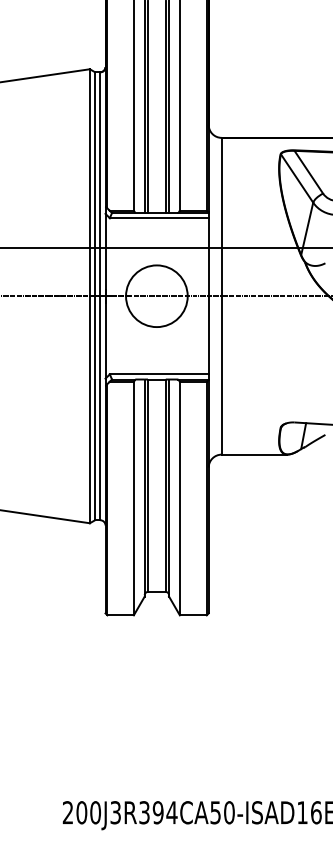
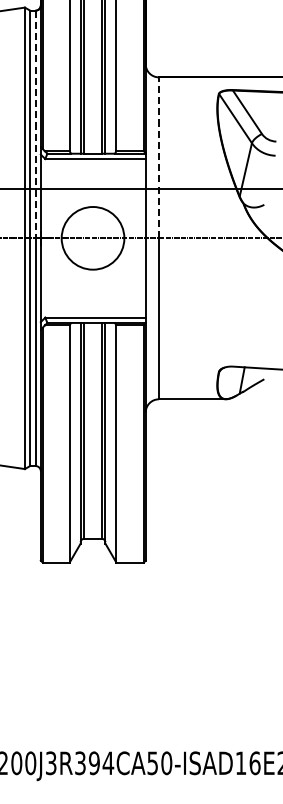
line: (100, 184) -> (35, 124), solid -> dashed
line: (221, 216) -> (158, 157), solid -> dashed

